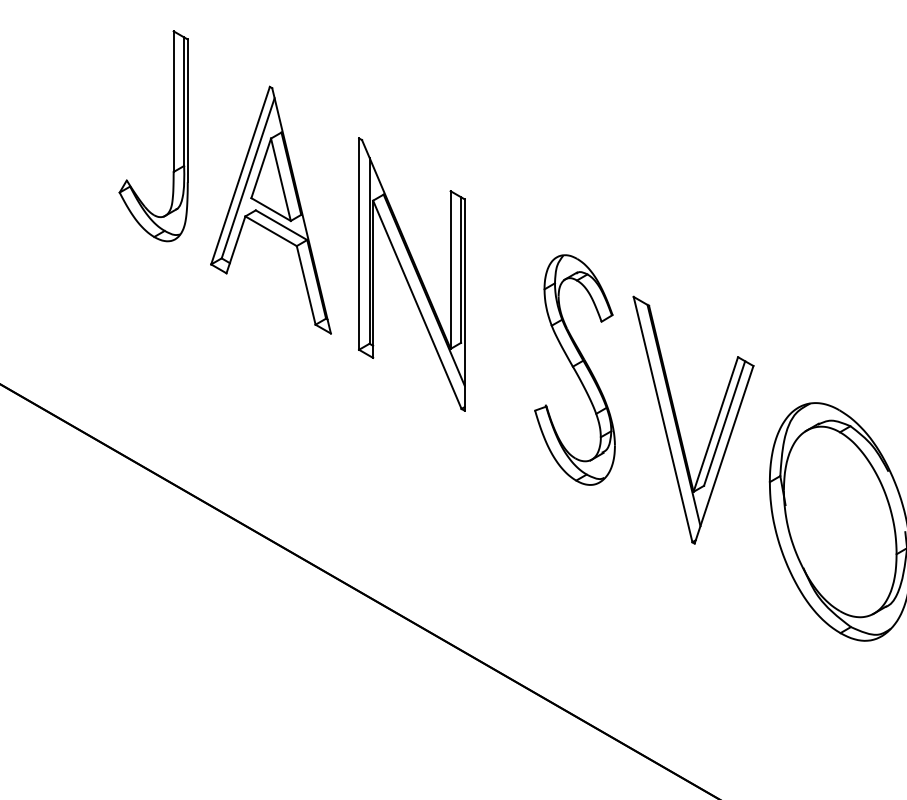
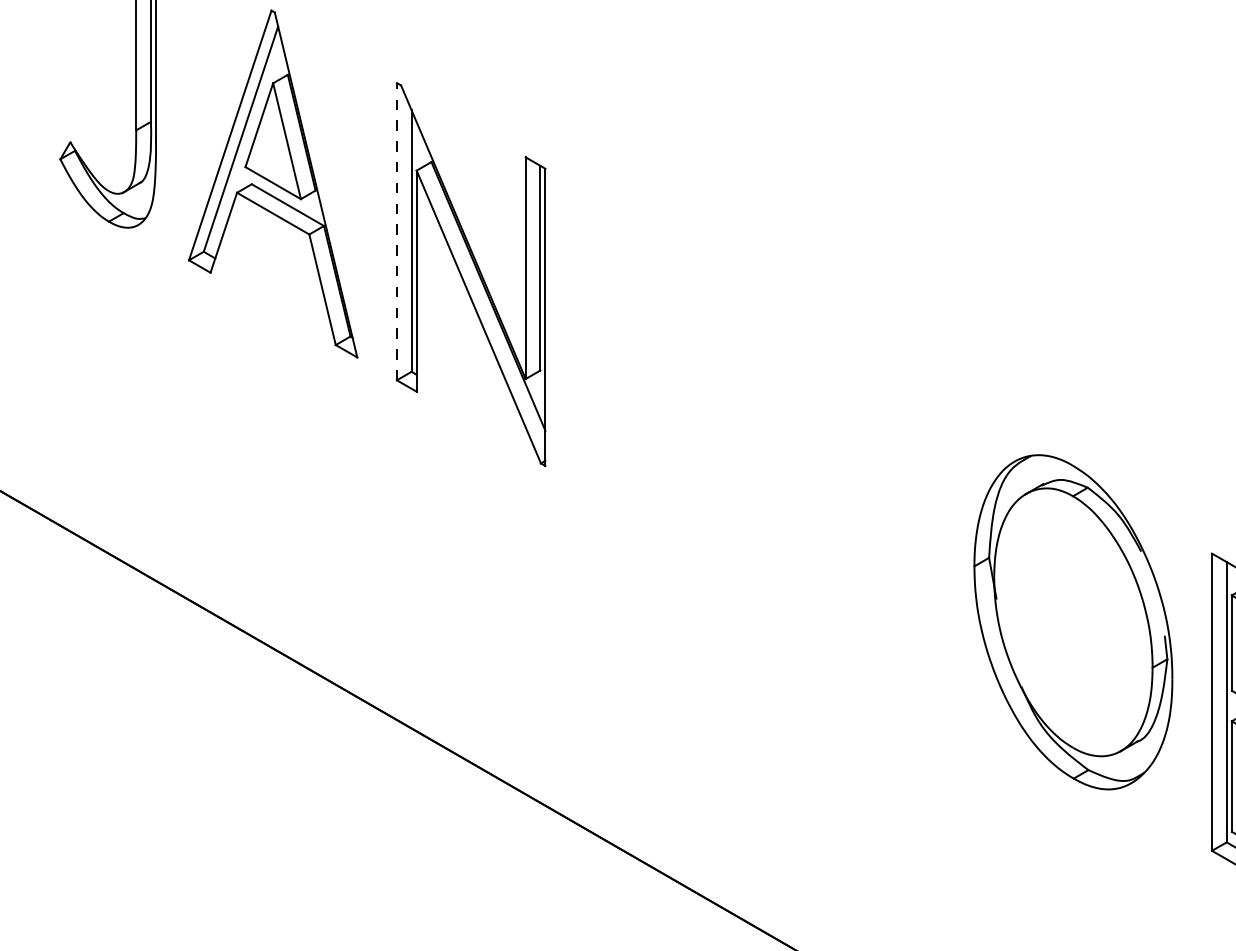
line: (359, 244) -> (397, 232), solid -> dashed
part: (574, 369) -> (699, 407), removed
part: (678, 423) -> (845, 483), removed

